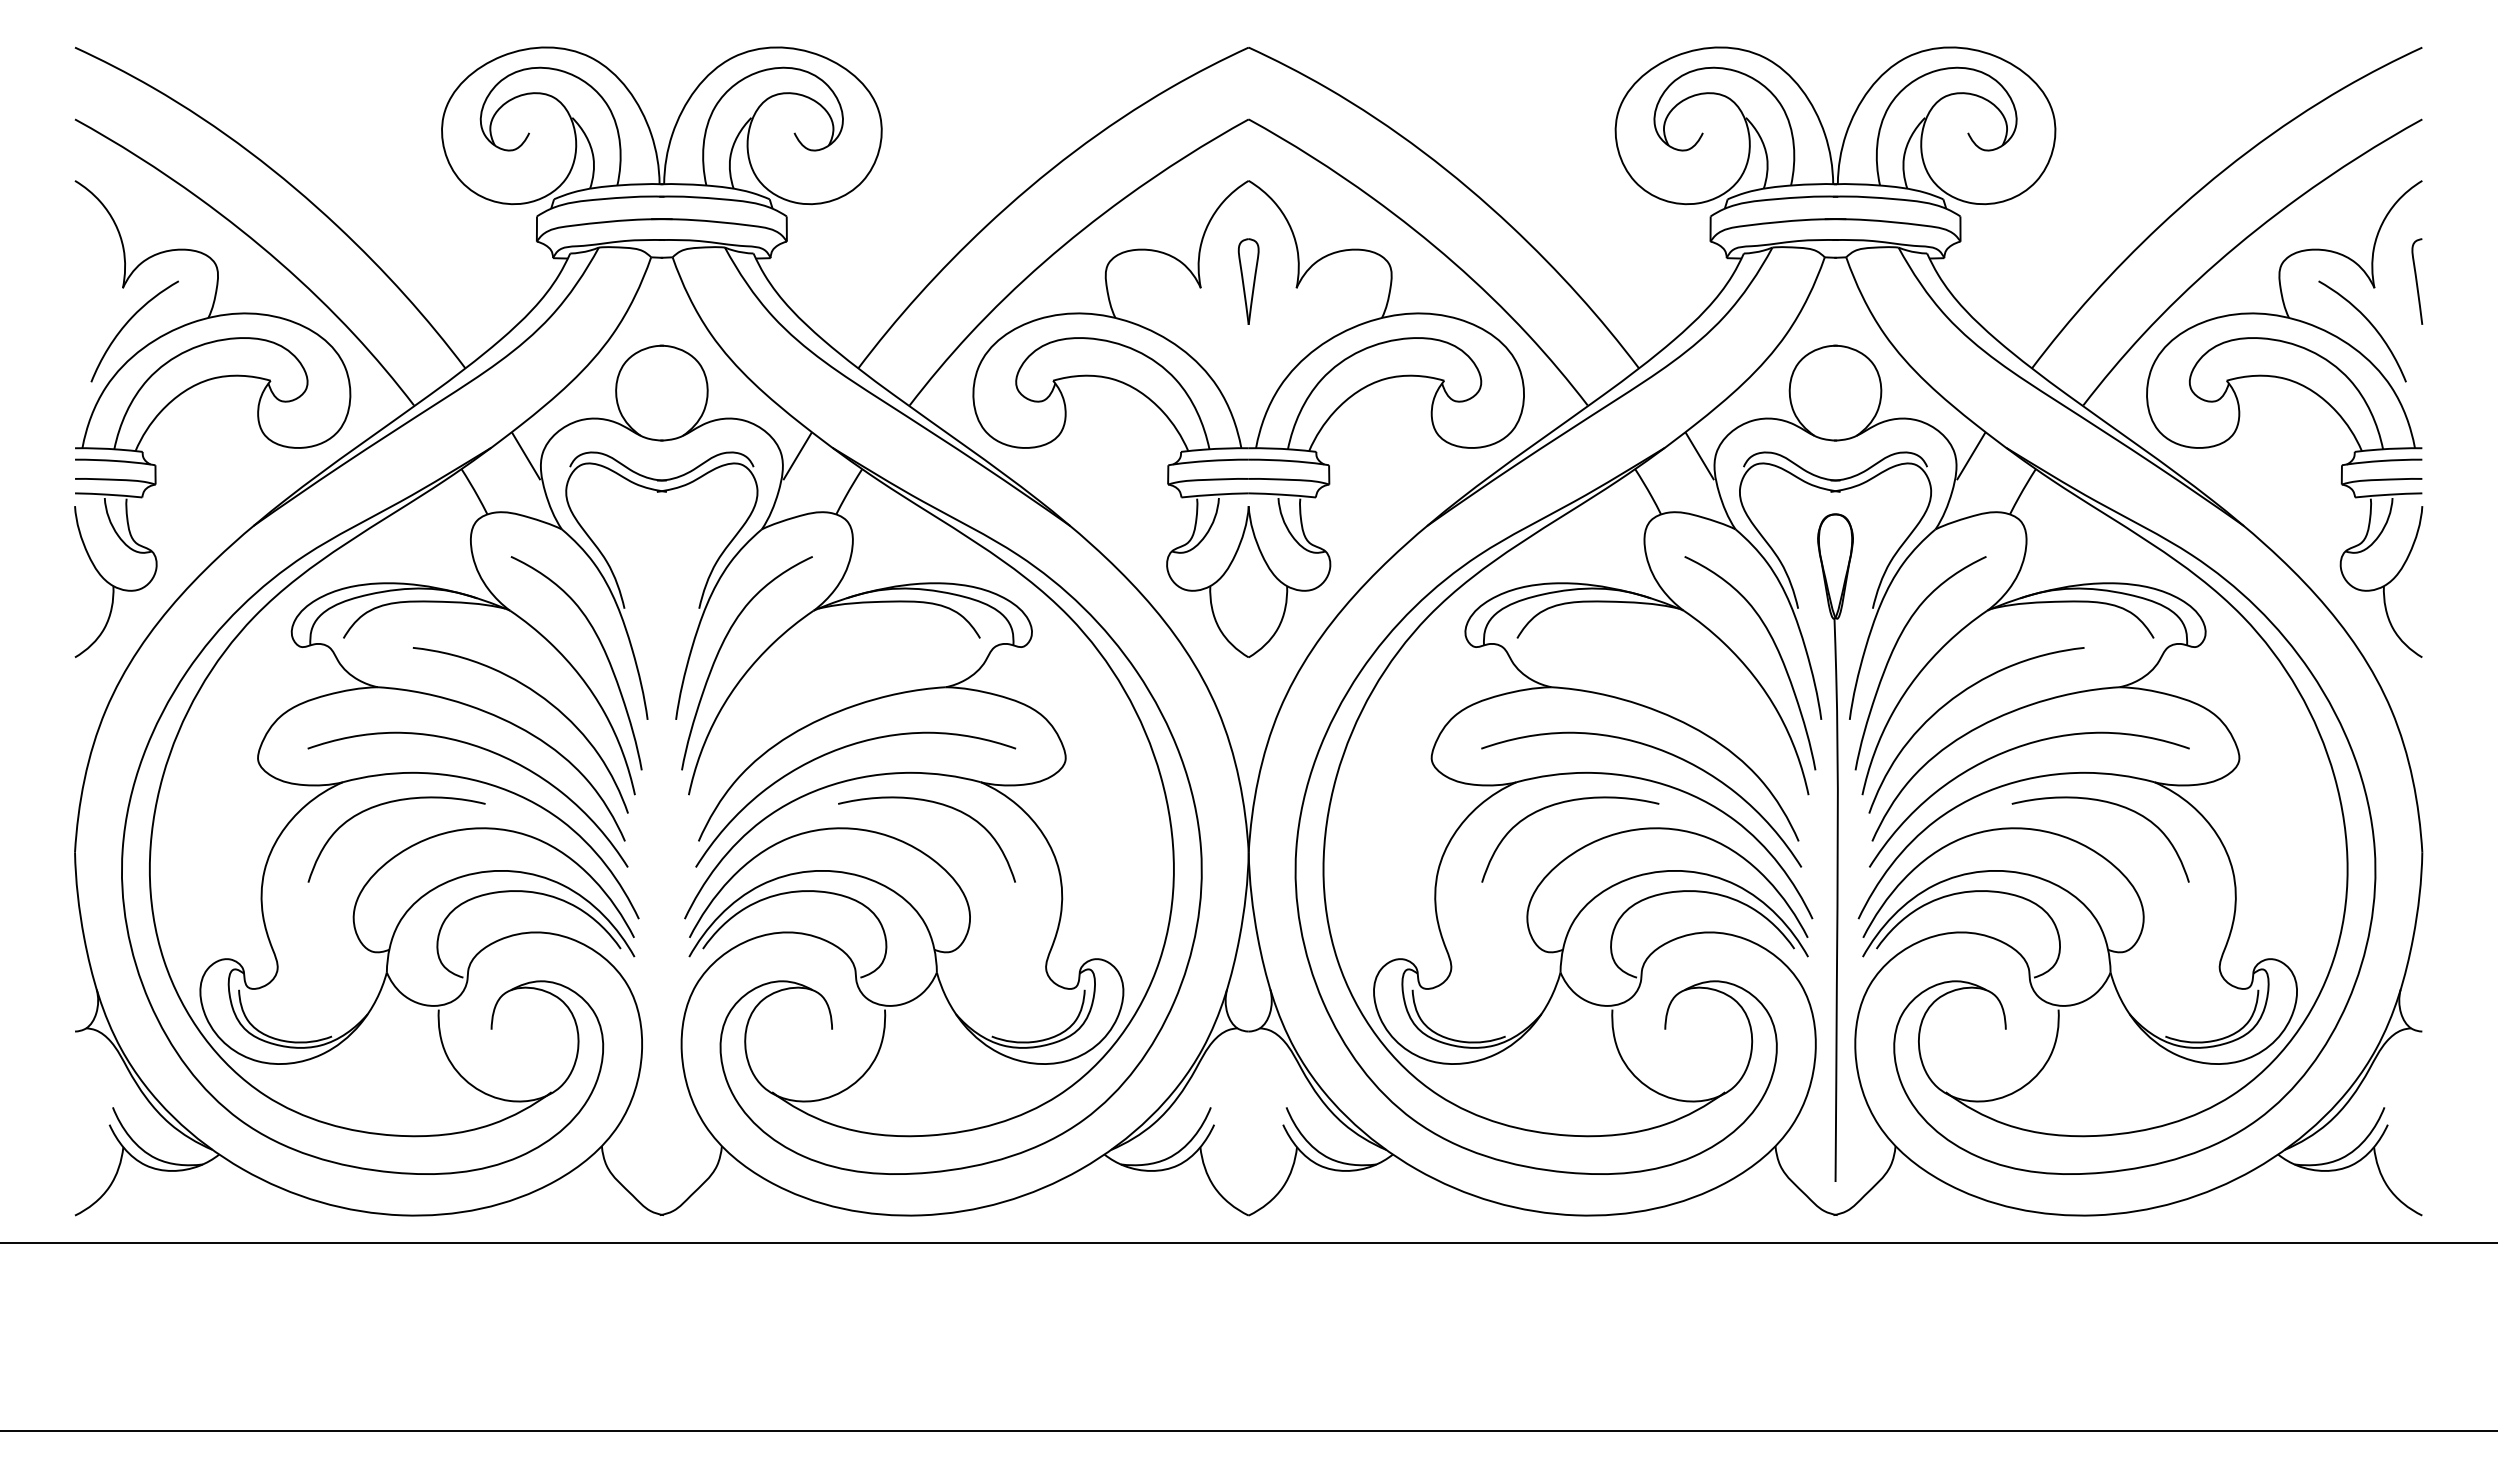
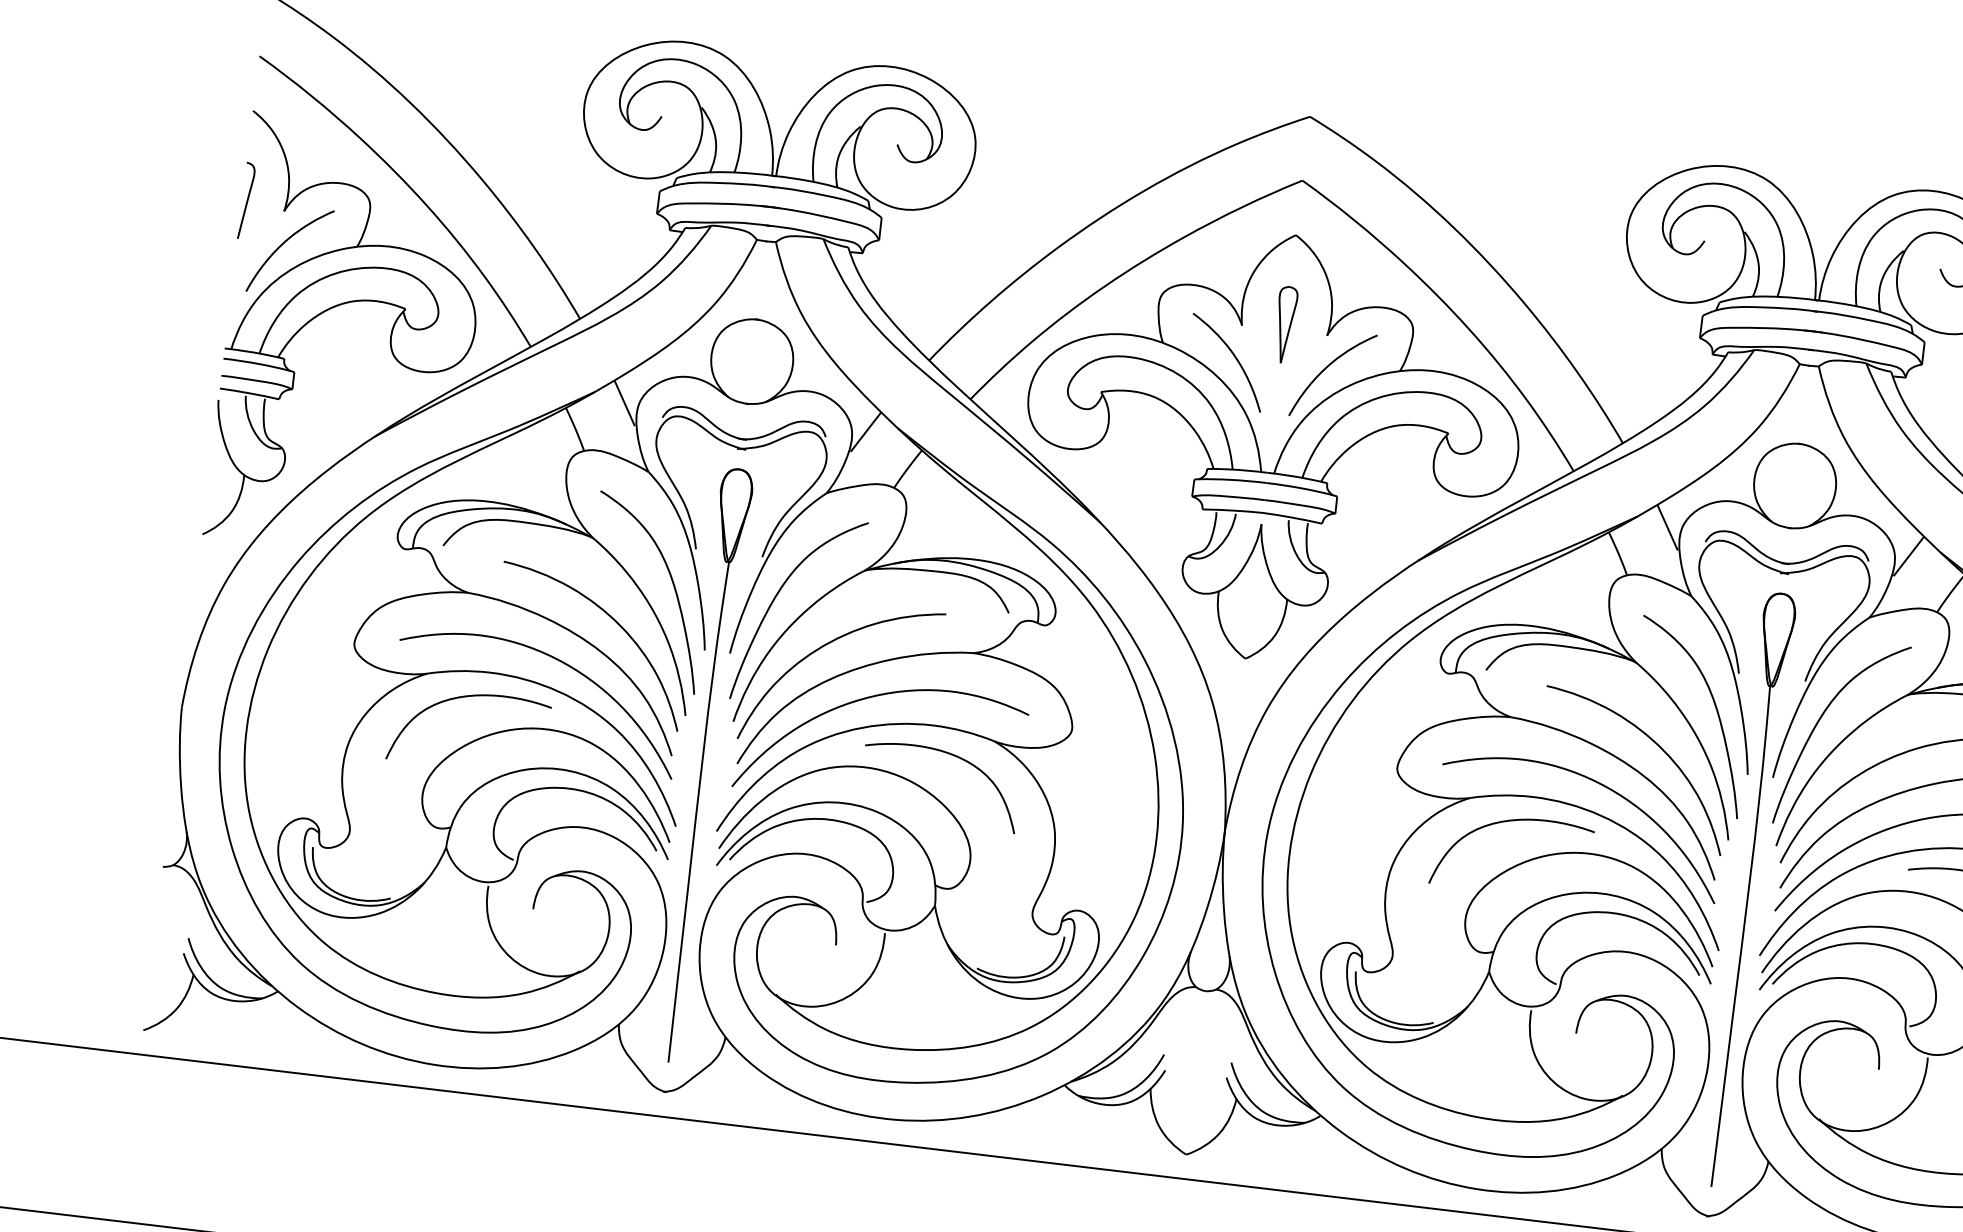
curve: (79, 281) -> (246, 200), added
curve: (1195, 323) -> (1233, 356), added
curve: (1301, 323) -> (1327, 367), added
curve: (1718, 700) -> (1658, 746), added
curve: (776, 702) -> (821, 648), added
part: (661, 847) -> (703, 765), added

